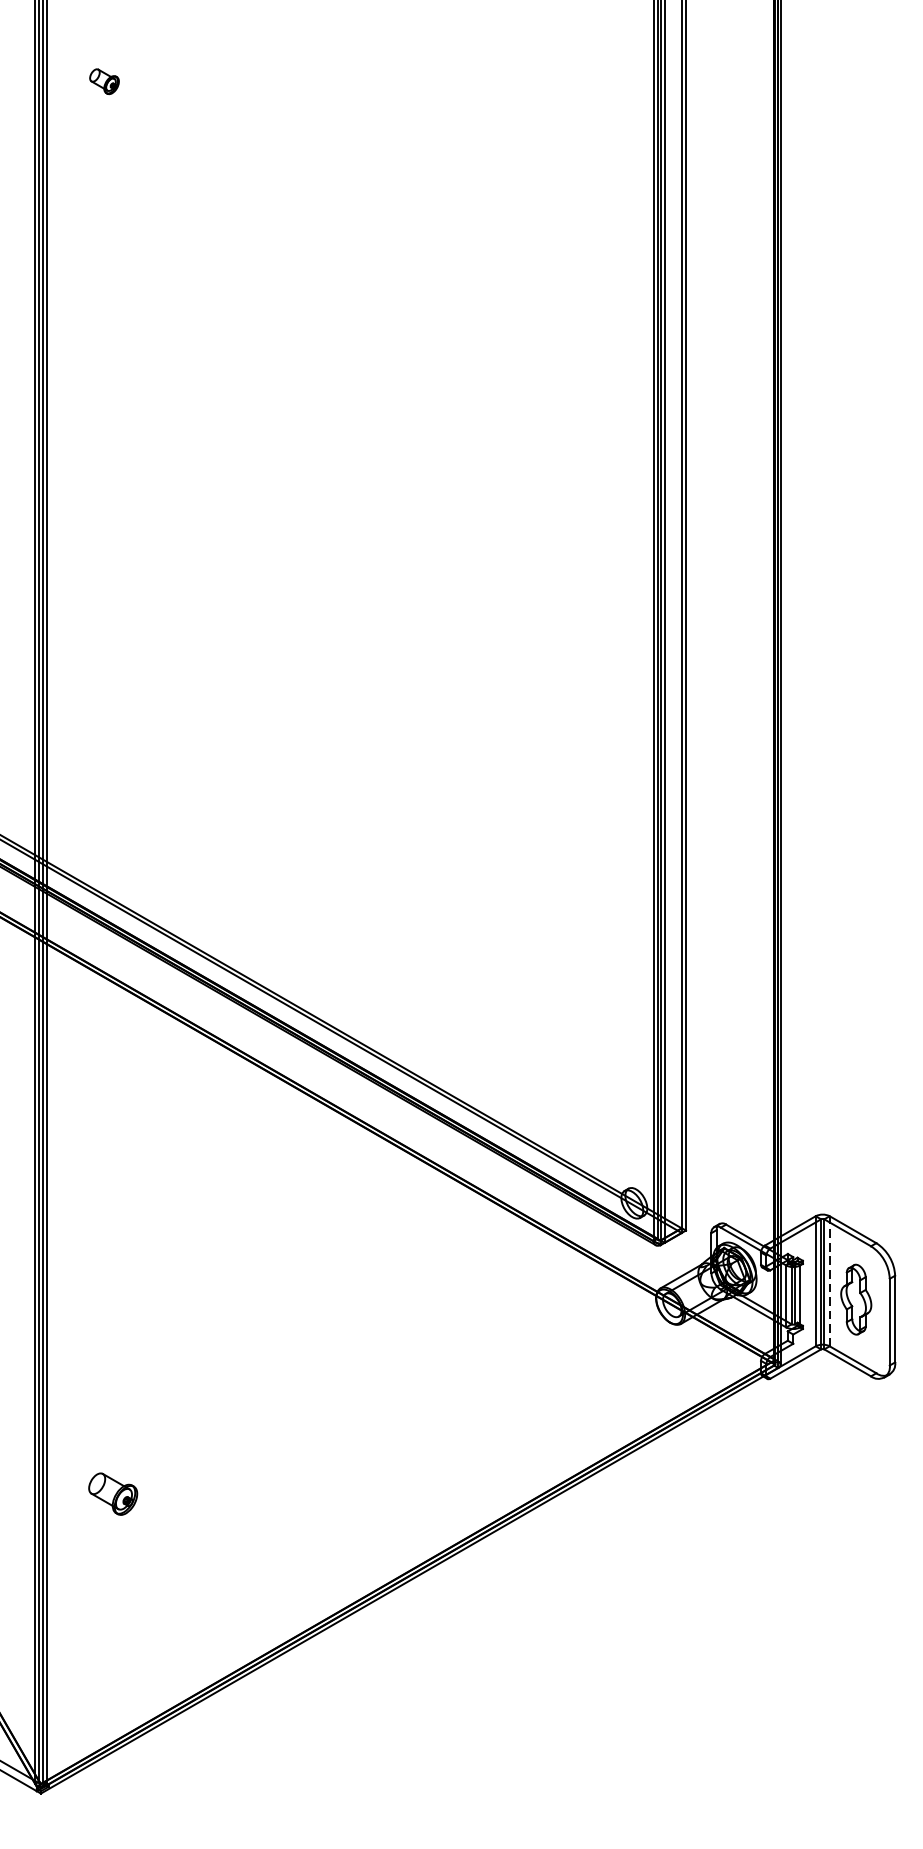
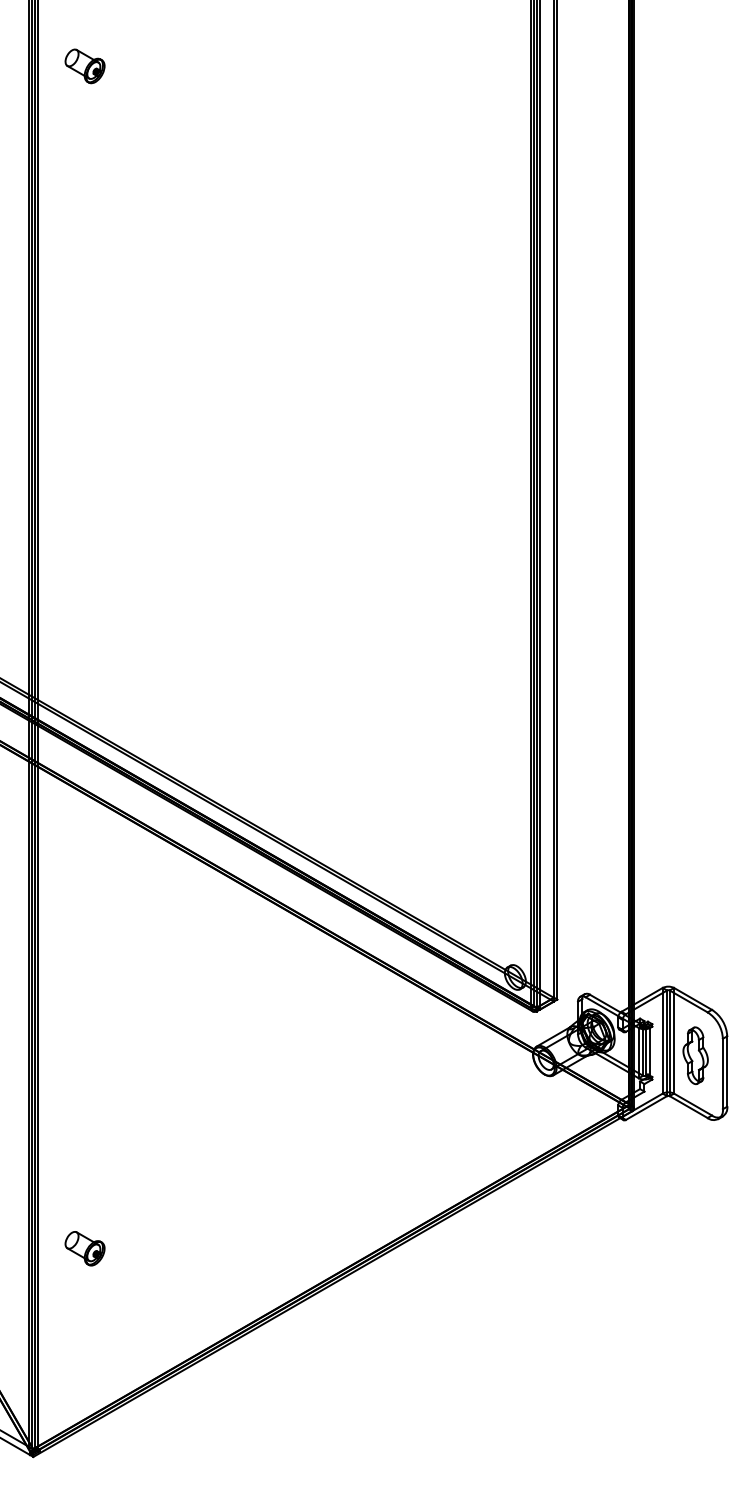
part: (103, 81) -> (84, 66), size x1.67
line: (830, 1280) -> (674, 1040), dashed -> solid
part: (112, 1493) -> (84, 1248), moved

